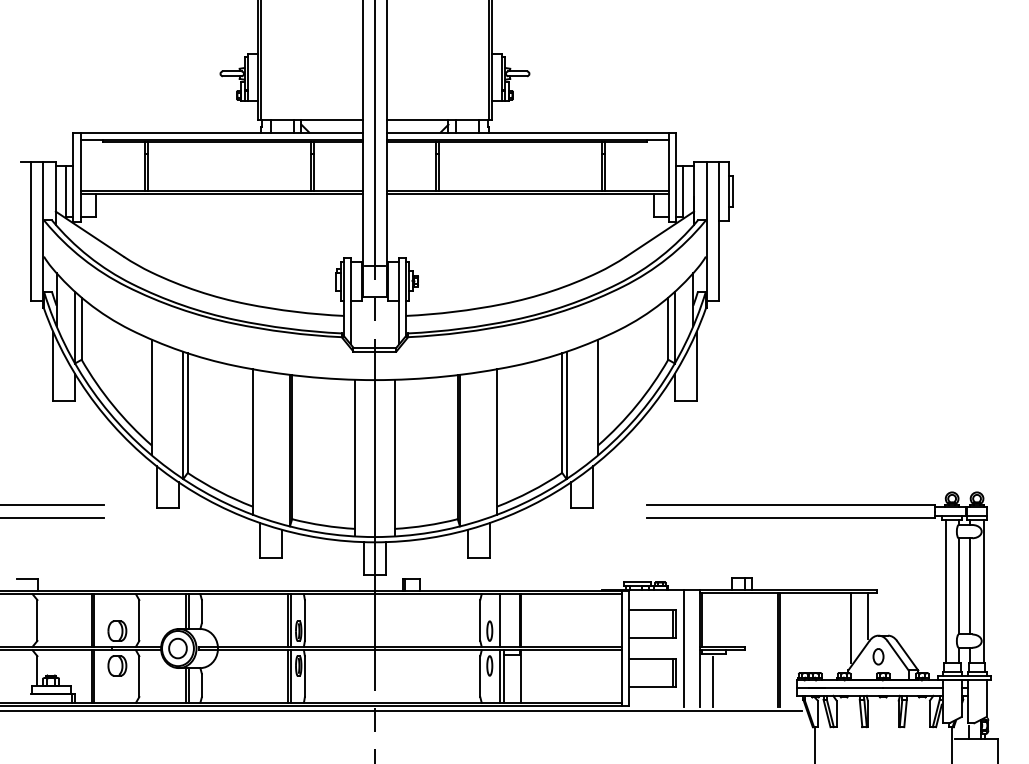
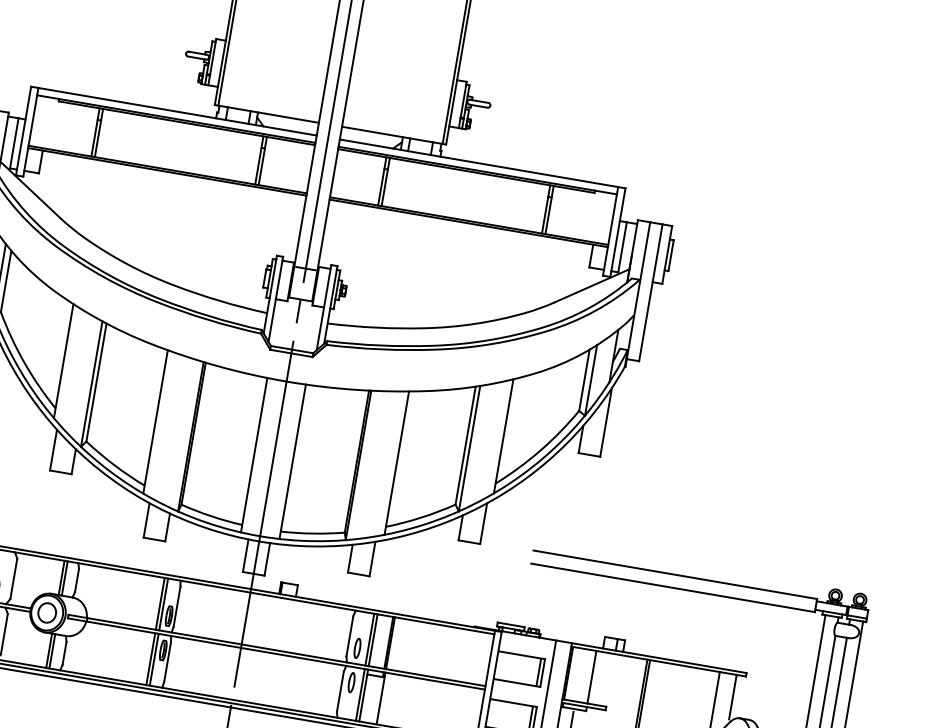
line: (725, 619) -> (591, 676), added
line: (503, 620) -> (372, 640), added

